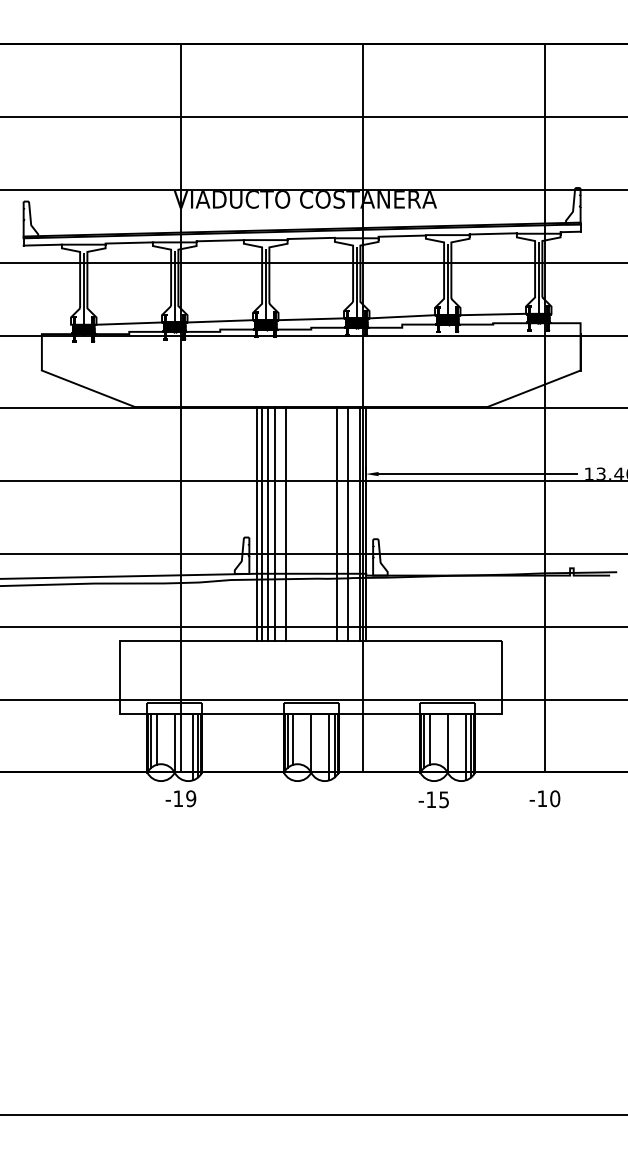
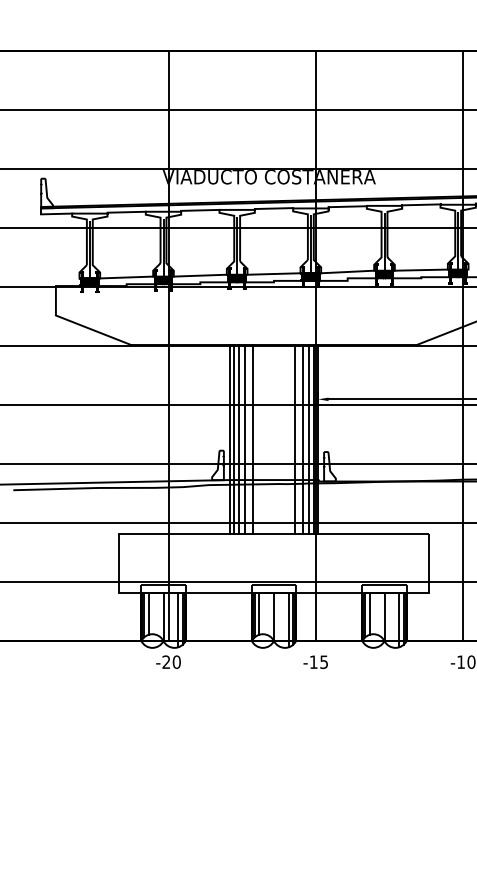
line: (354, 523) -> (309, 439), added
text: (184, 798) -> (171, 661), -19 -> -20
text: (433, 799) -> (315, 661), moved

